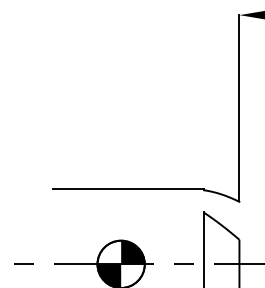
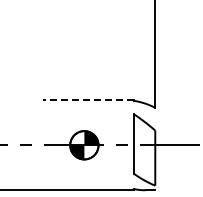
line: (128, 189) -> (88, 100), solid -> dashed

